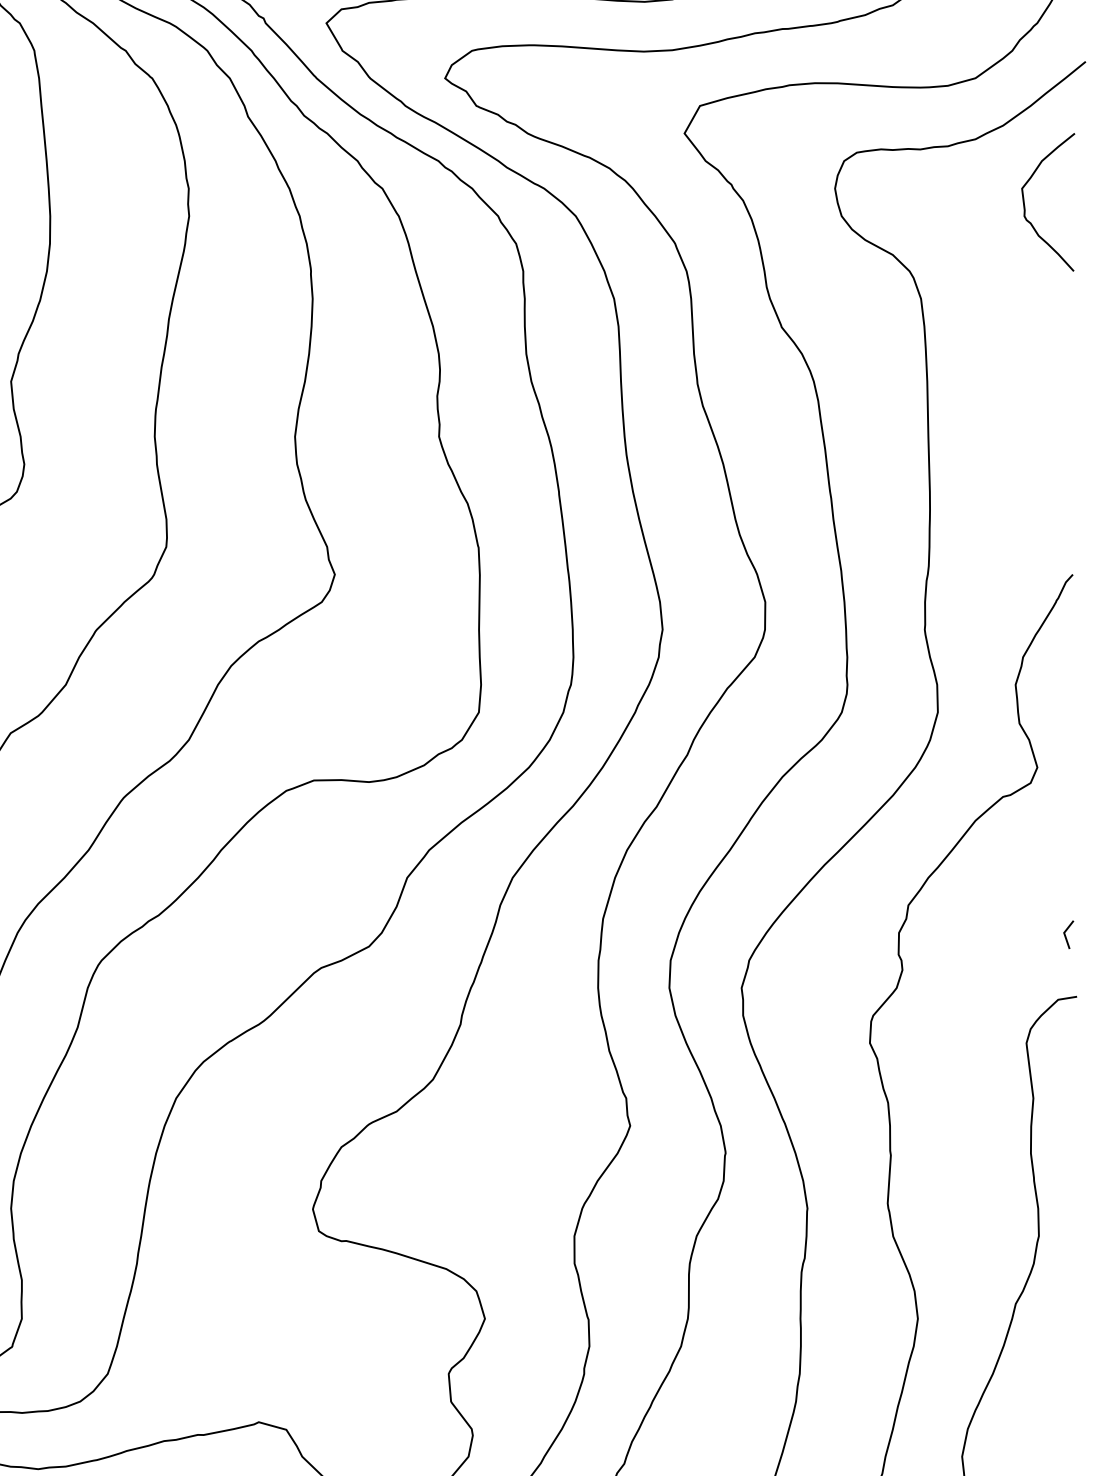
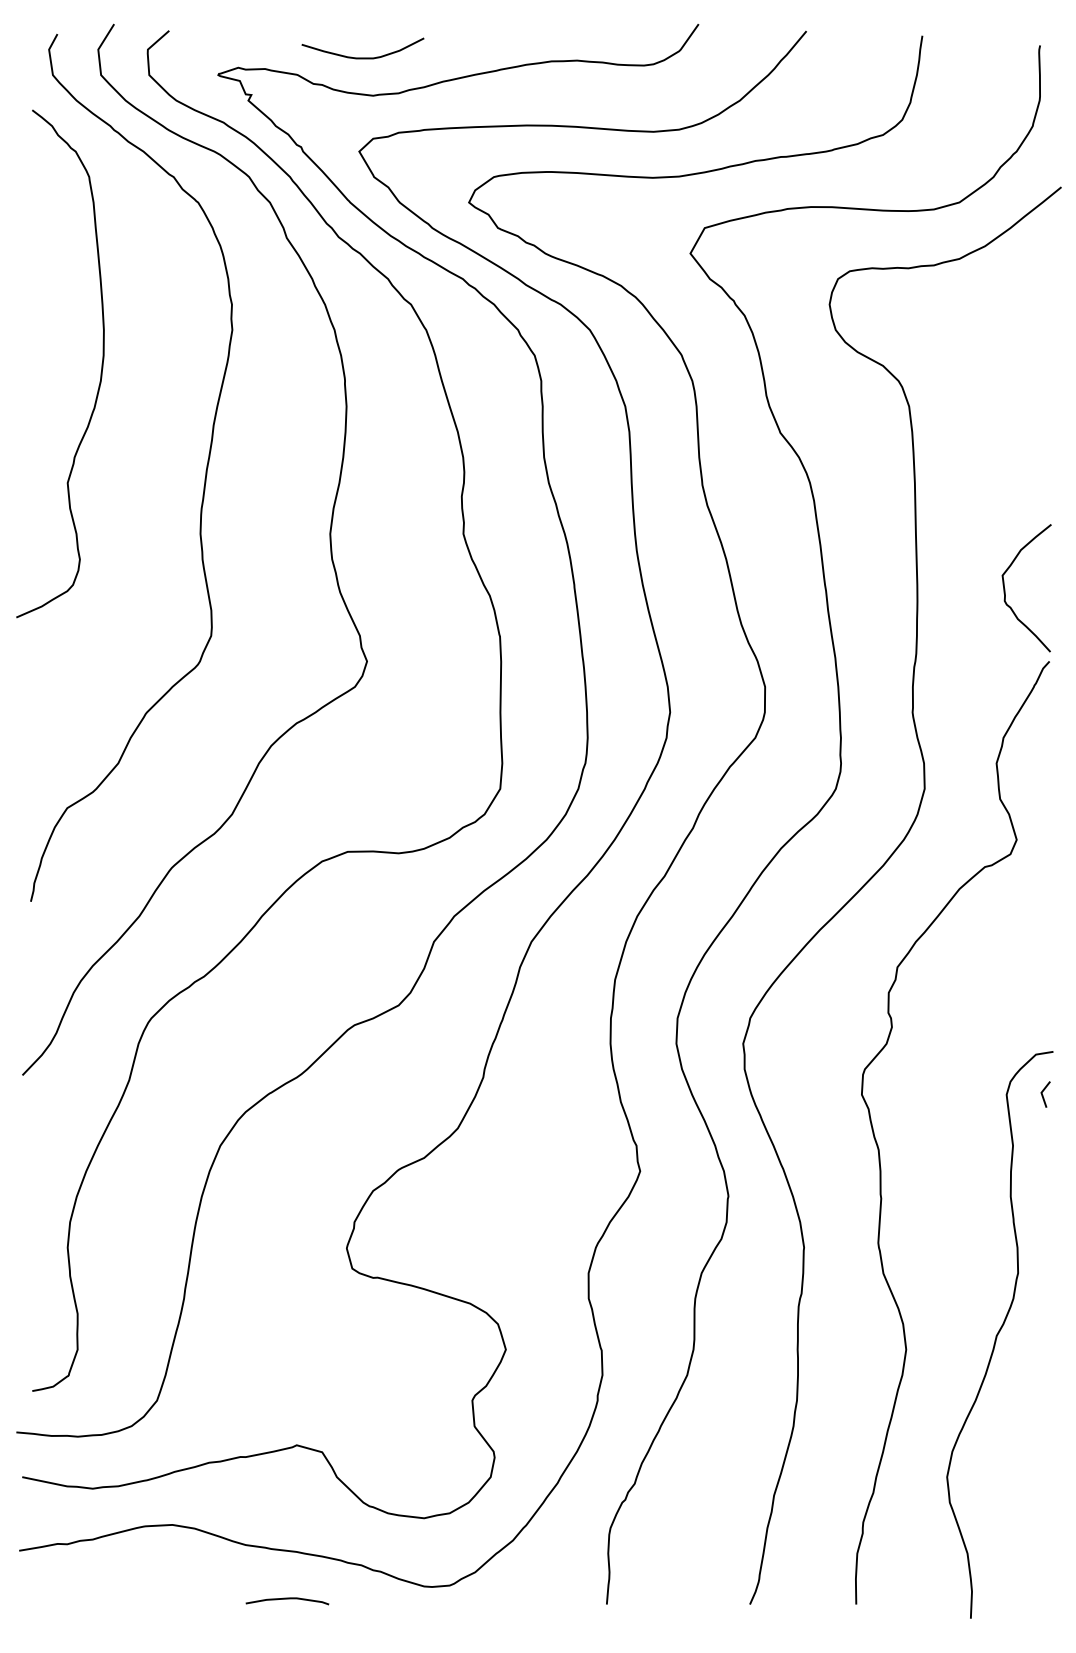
curve: (1025, 202) -> (1005, 588), moved
line: (1066, 935) -> (1043, 1095), moved

